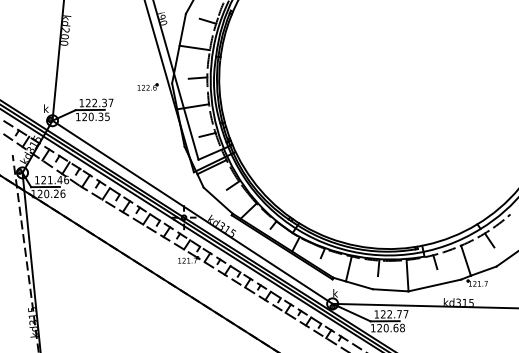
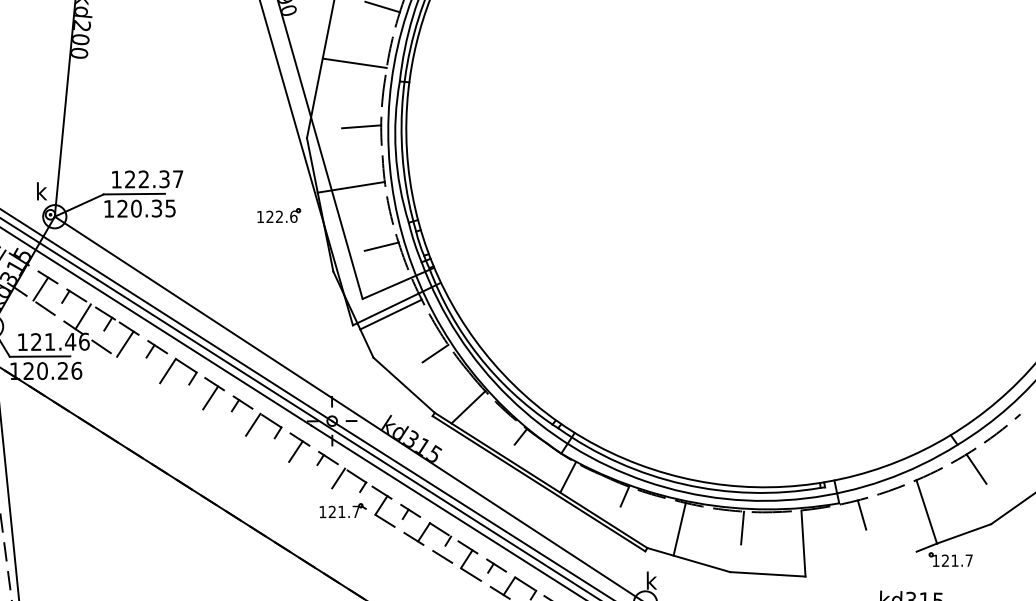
part: (147, 86) -> (278, 214), moved
line: (138, 221) -> (236, 429), removed
line: (434, 285) -> (860, 564), removed

